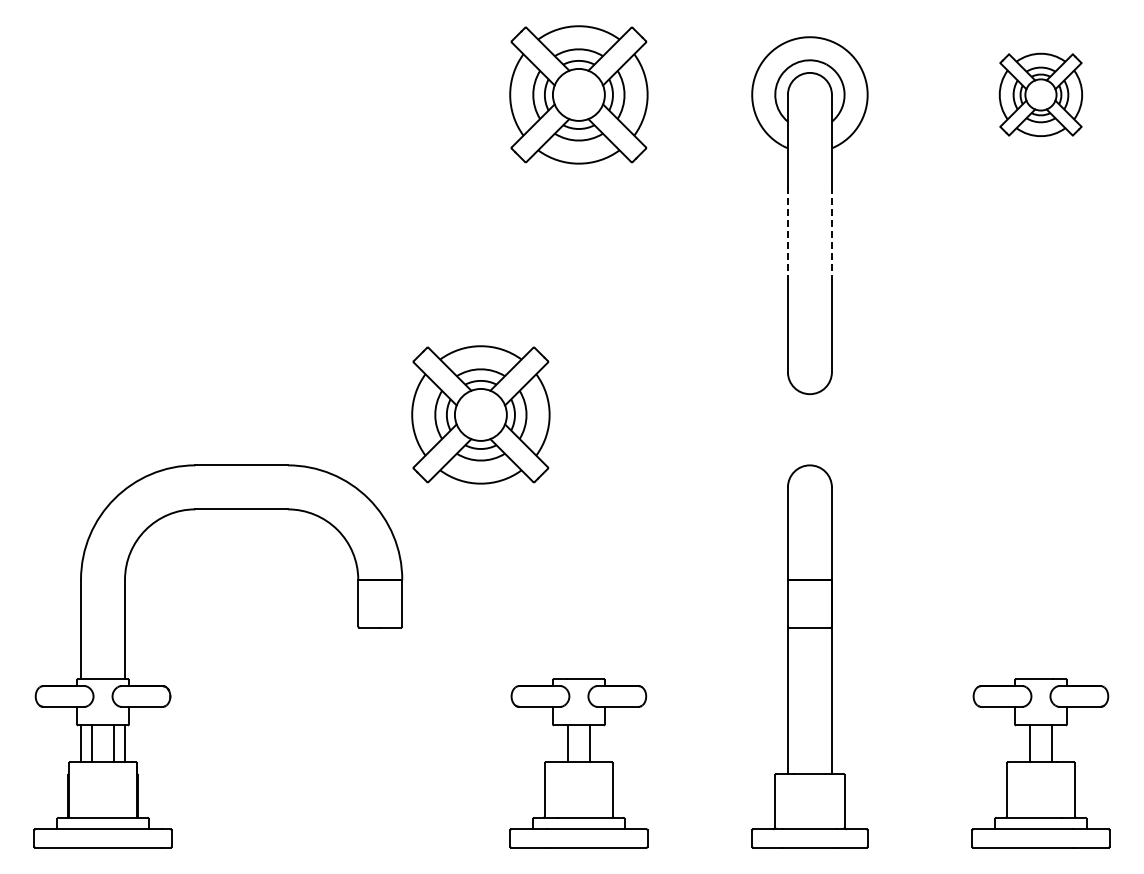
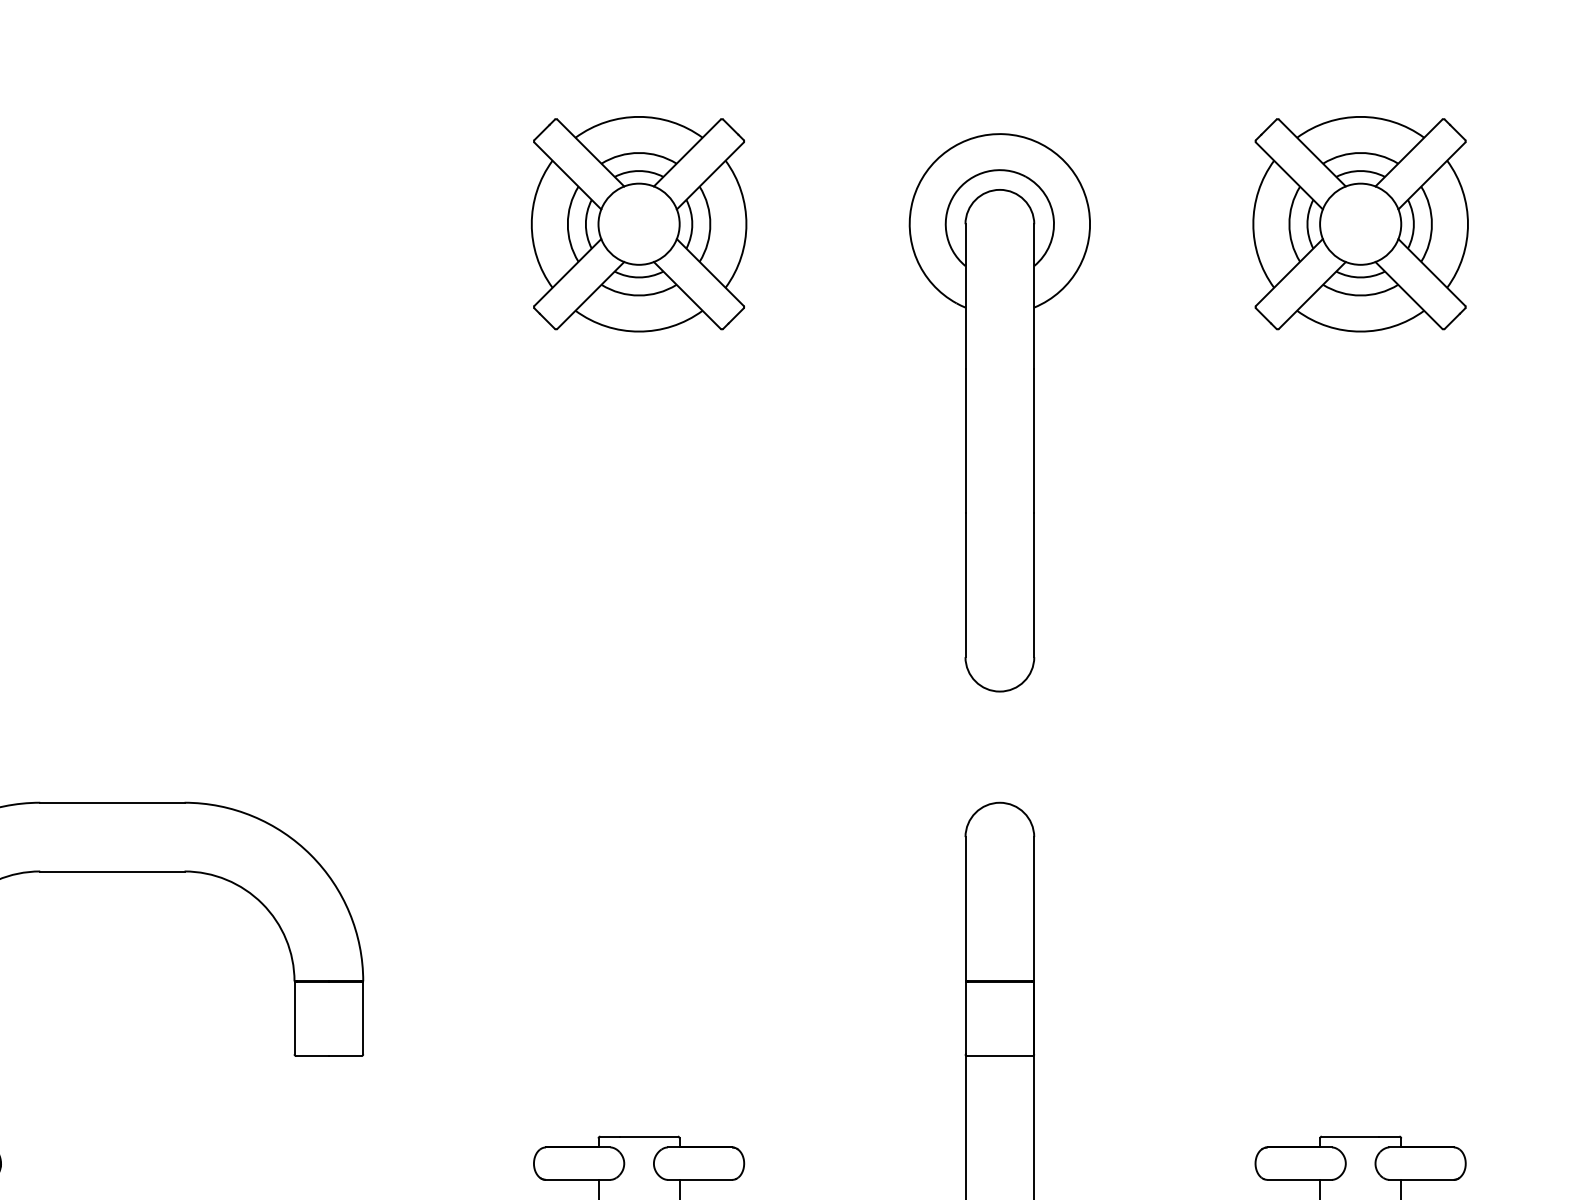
part: (1040, 94) -> (1359, 223), size x1.67
line: (787, 234) -> (964, 442), dashed -> solid
line: (831, 234) -> (1033, 442), dashed -> solid
part: (480, 414) -> (485, 723), removed

